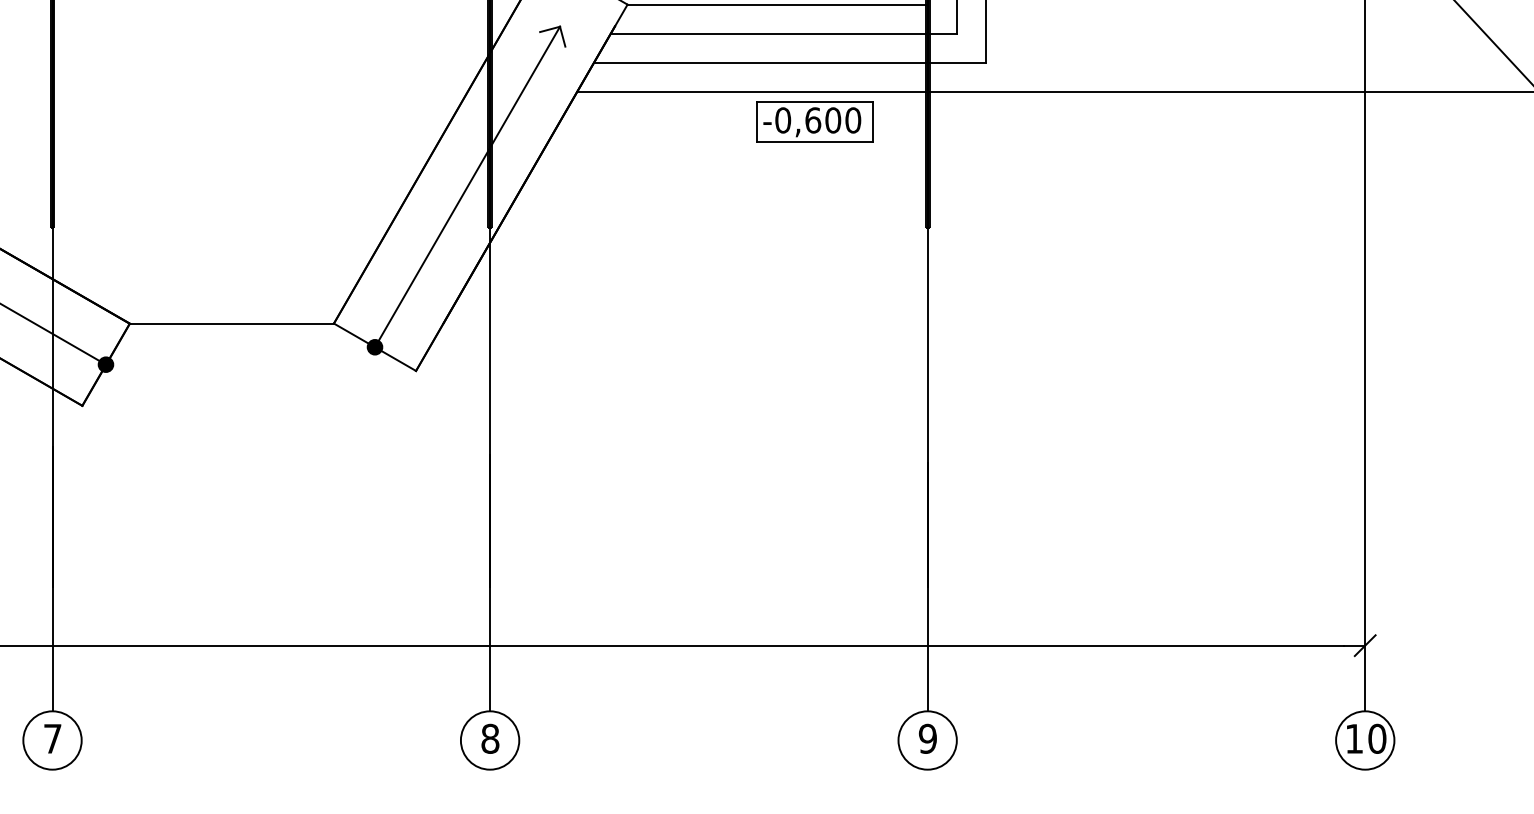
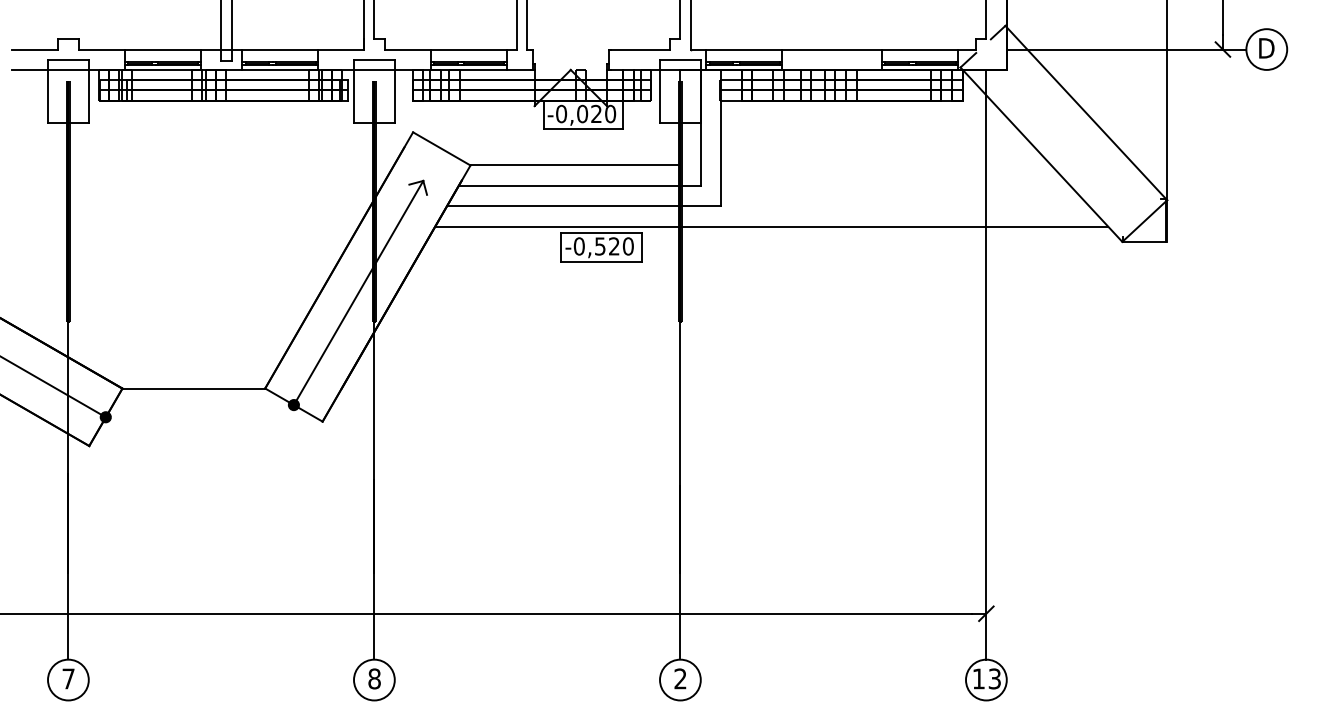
text: (823, 120) -> (607, 246), -0,600 -> -0,520
text: (927, 738) -> (680, 678), 9 -> 2
text: (1376, 738) -> (994, 678), 10 -> 13

